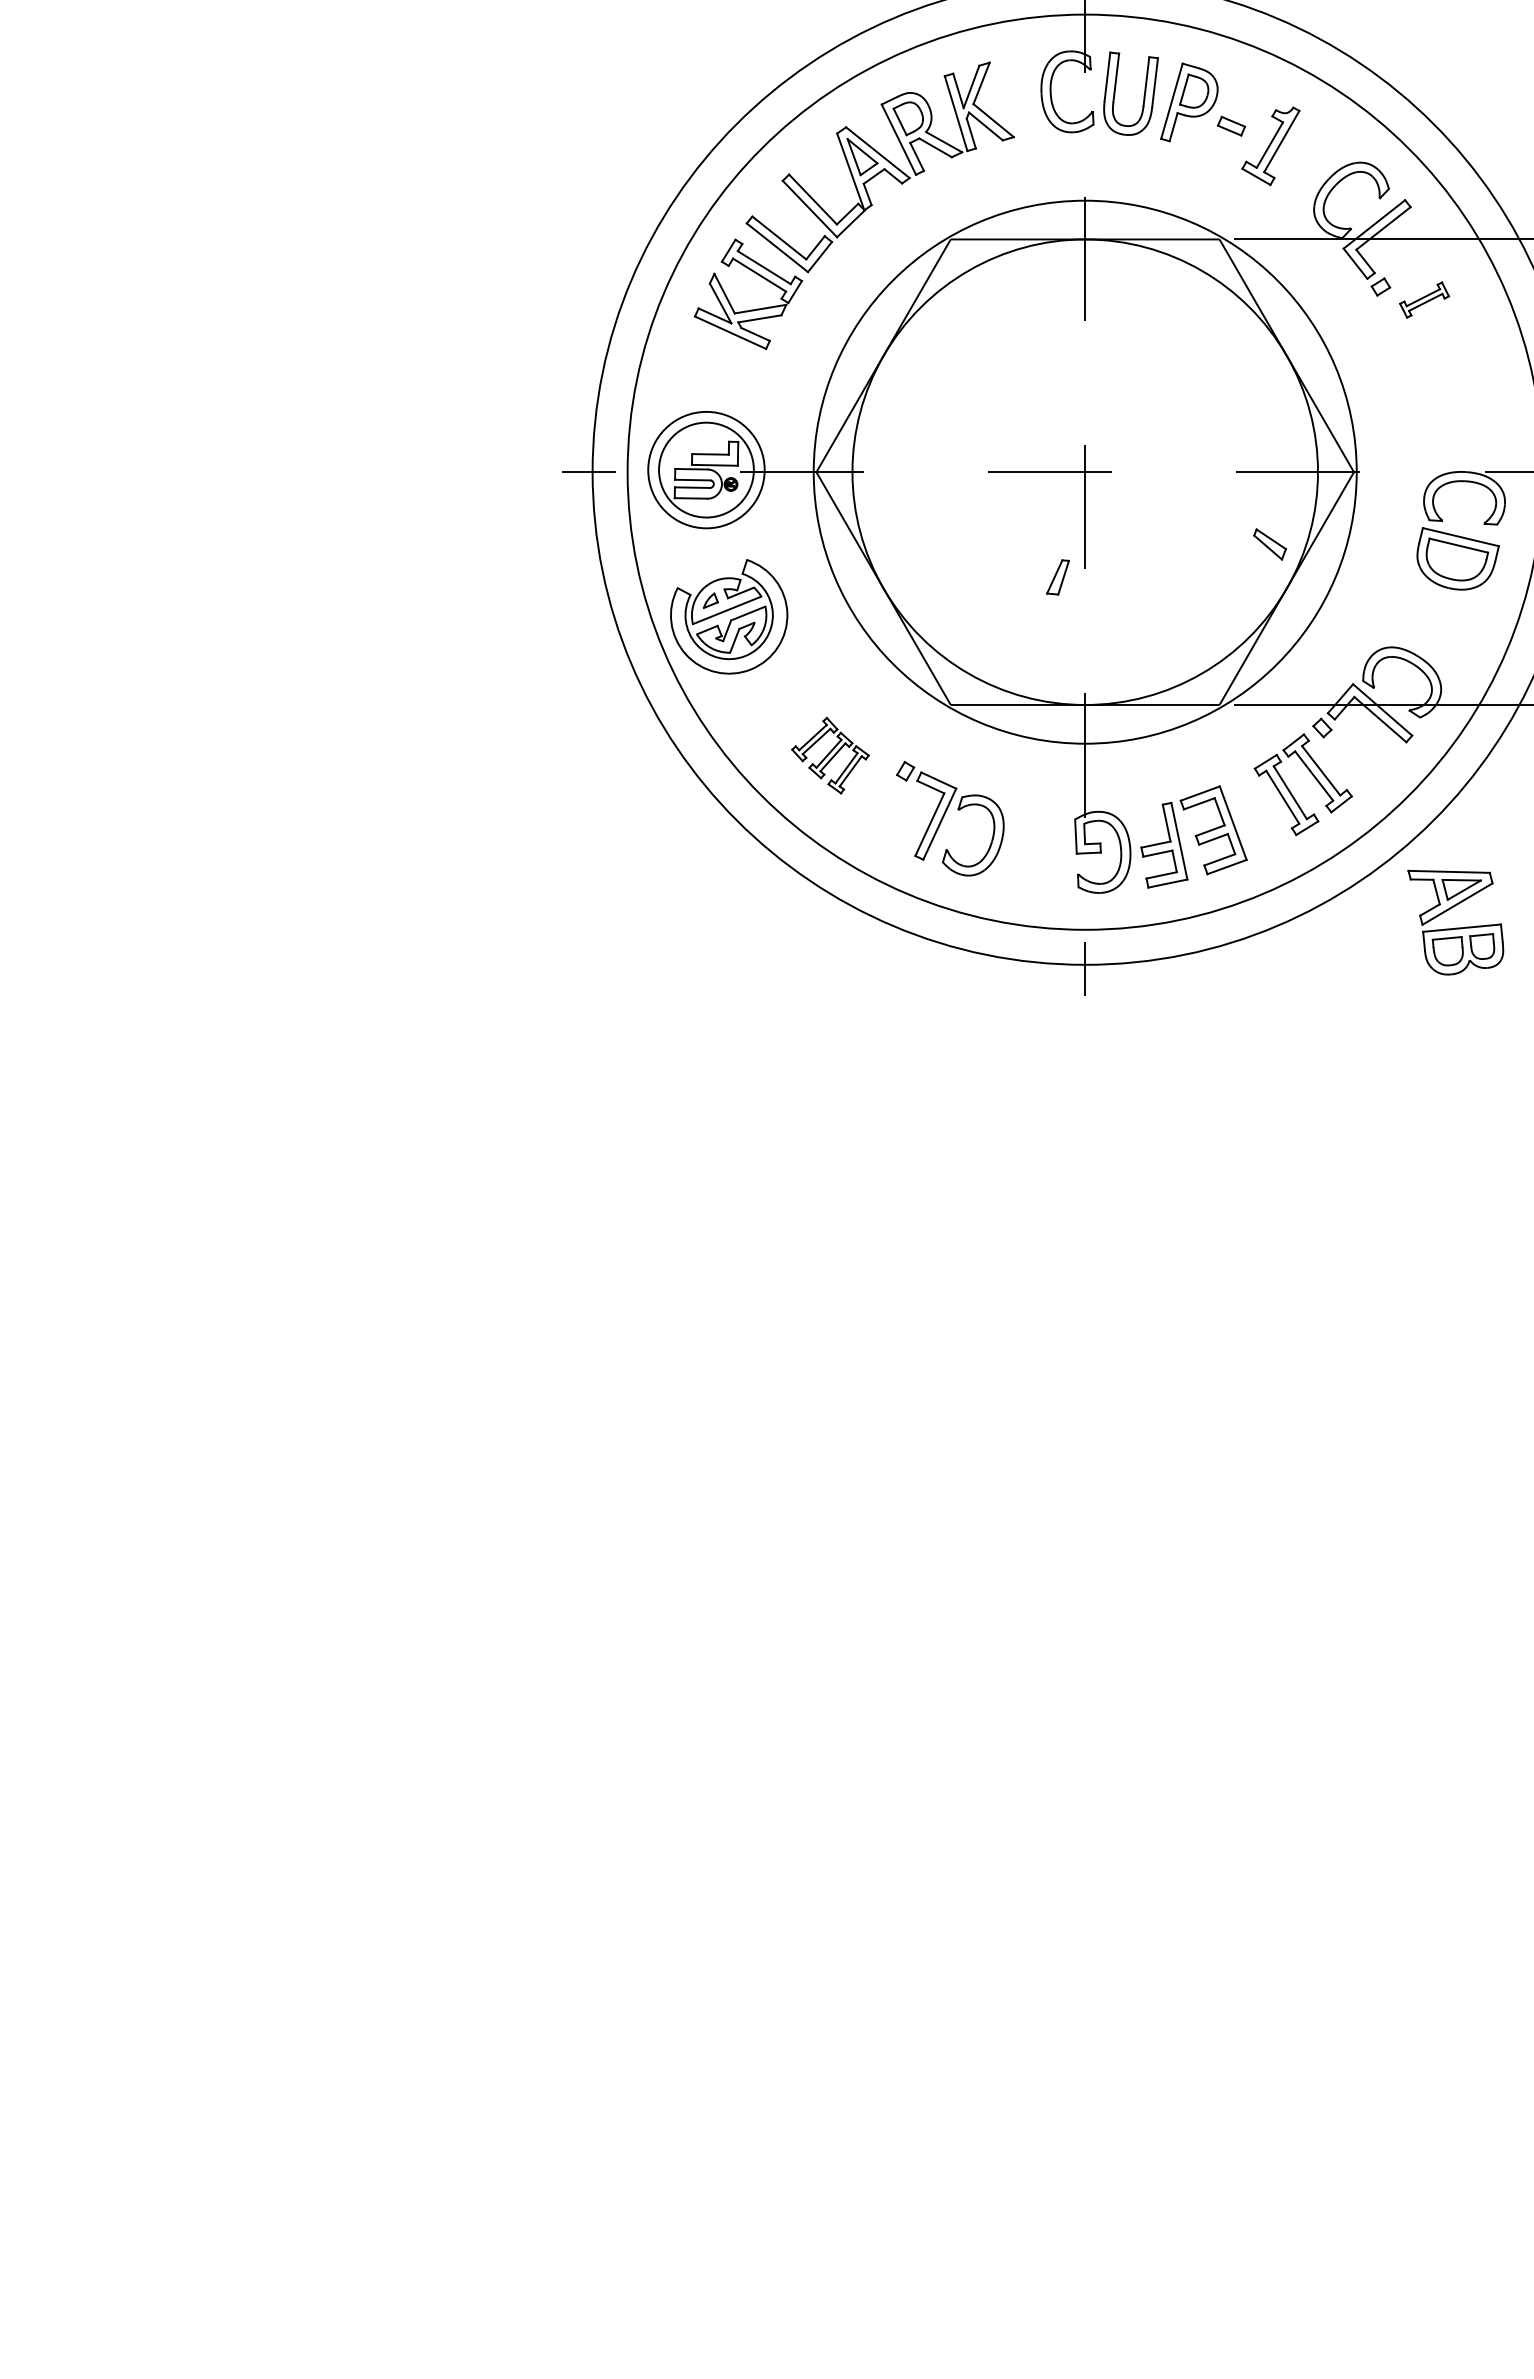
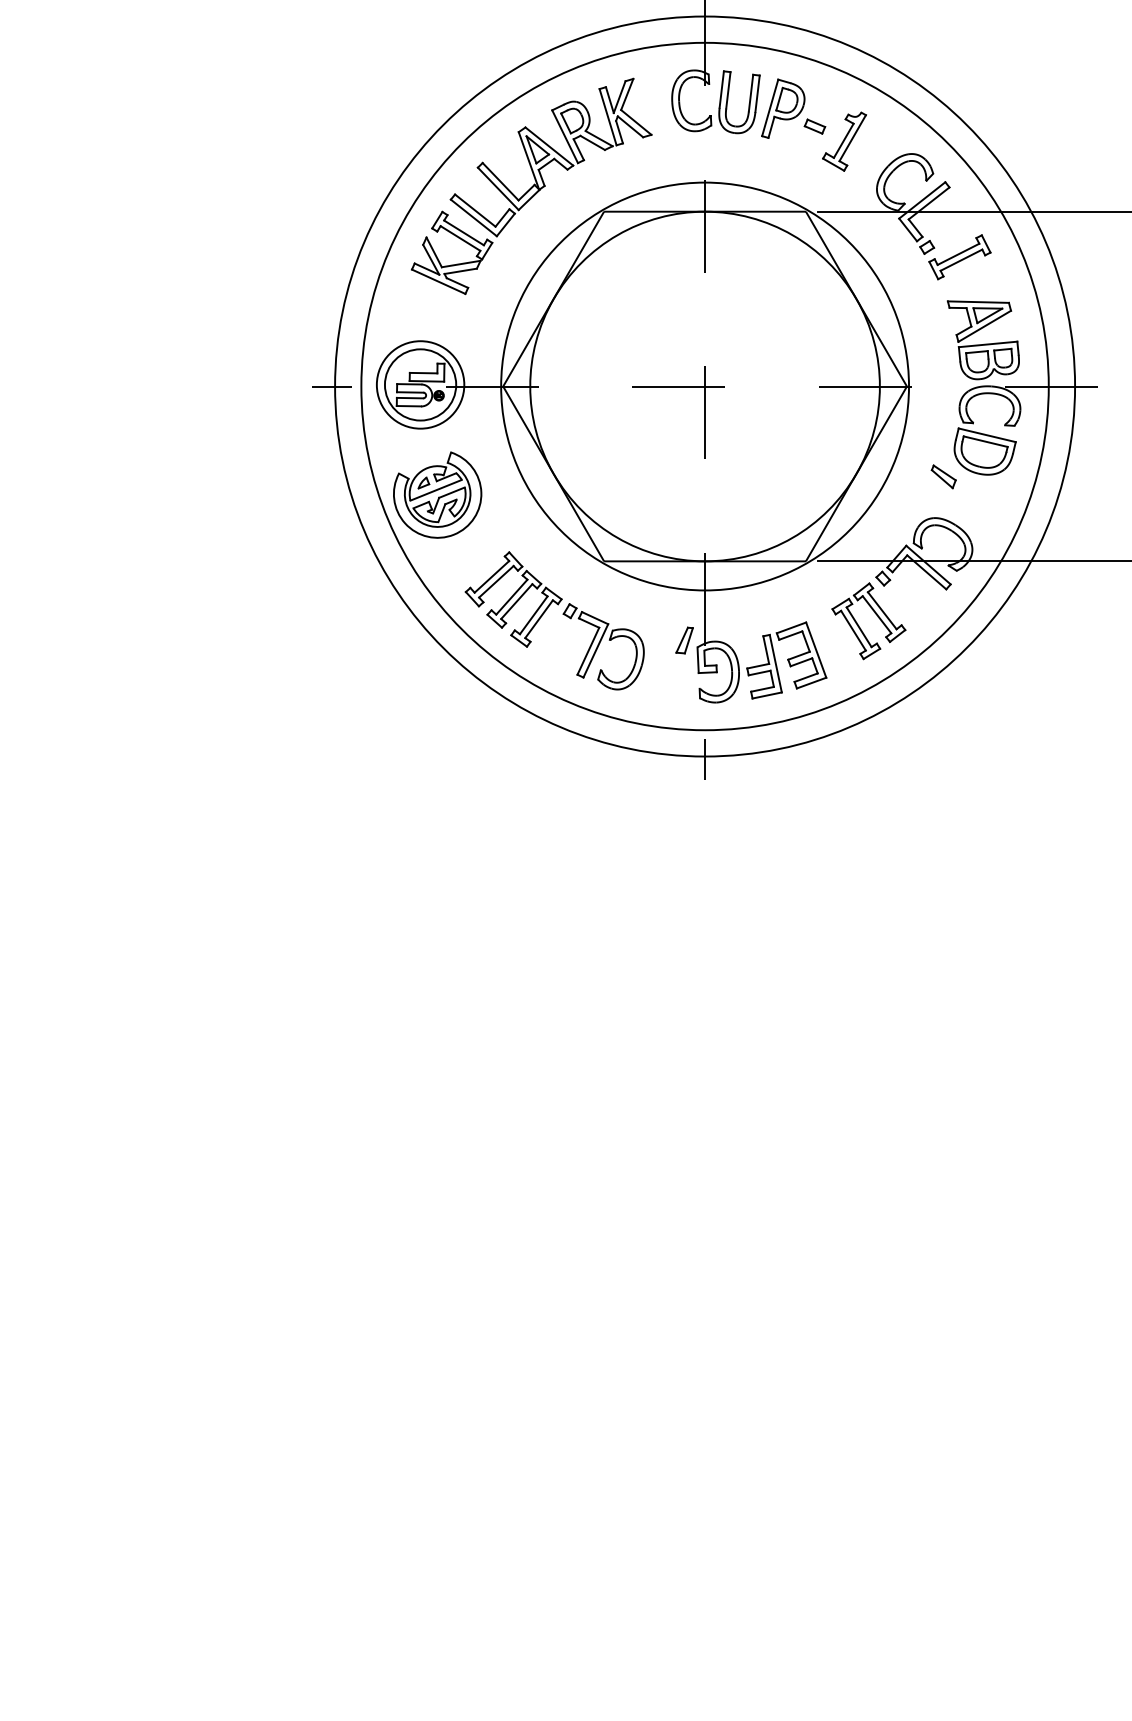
part: (1424, 299) -> (959, 256), size x1.67
part: (1269, 544) -> (943, 476), moved
part: (1057, 577) -> (684, 640), moved
part: (830, 755) -> (513, 599), size x1.67
part: (1455, 922) -> (983, 340), moved

